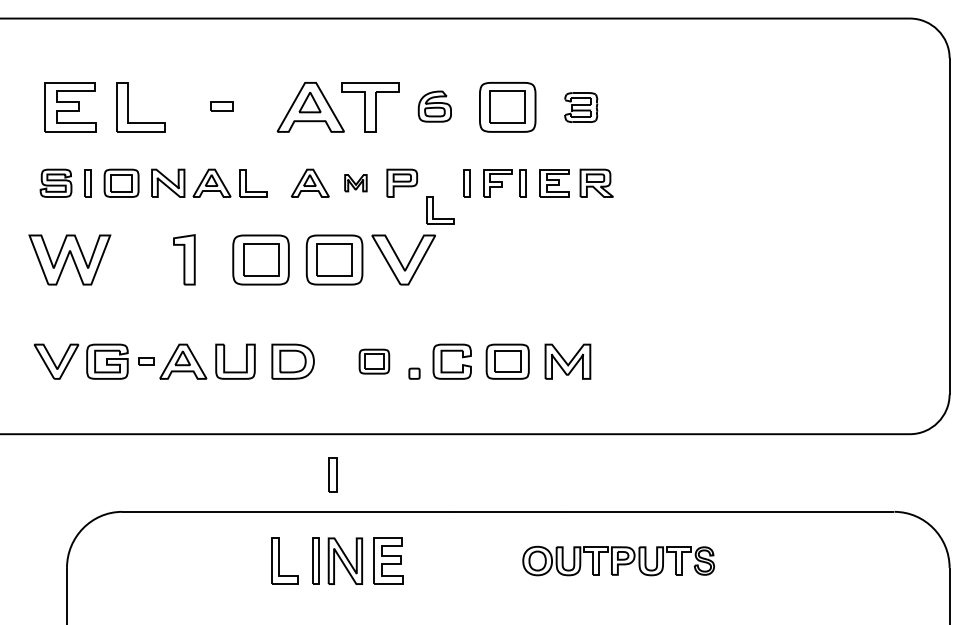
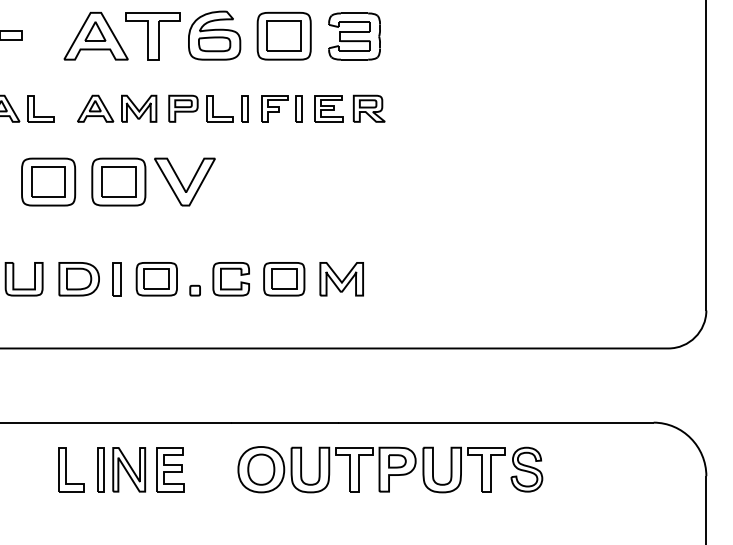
part: (434, 106) -> (214, 35), size x1.67
part: (580, 107) -> (353, 36), size x1.67
part: (355, 182) -> (138, 108), size x1.67
part: (433, 210) -> (213, 108), moved
part: (374, 361) -> (156, 279), size x1.43
part: (332, 474) -> (116, 279), moved
part: (618, 560) -> (390, 469), size x1.67

